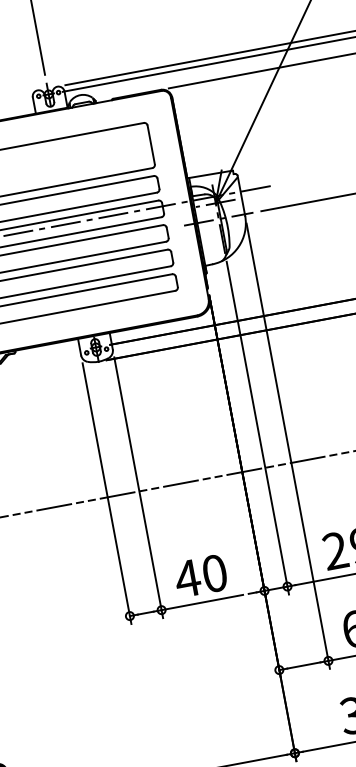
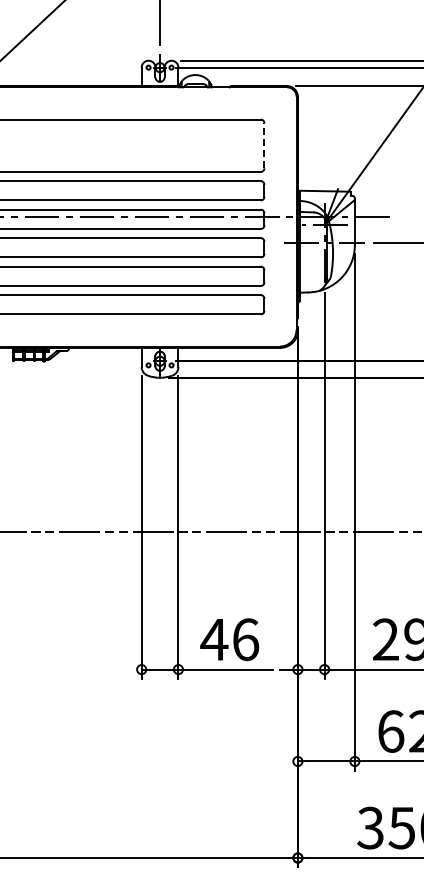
line: (151, 144) -> (264, 145), solid -> dashed
text: (215, 573) -> (246, 639), 40 -> 46

